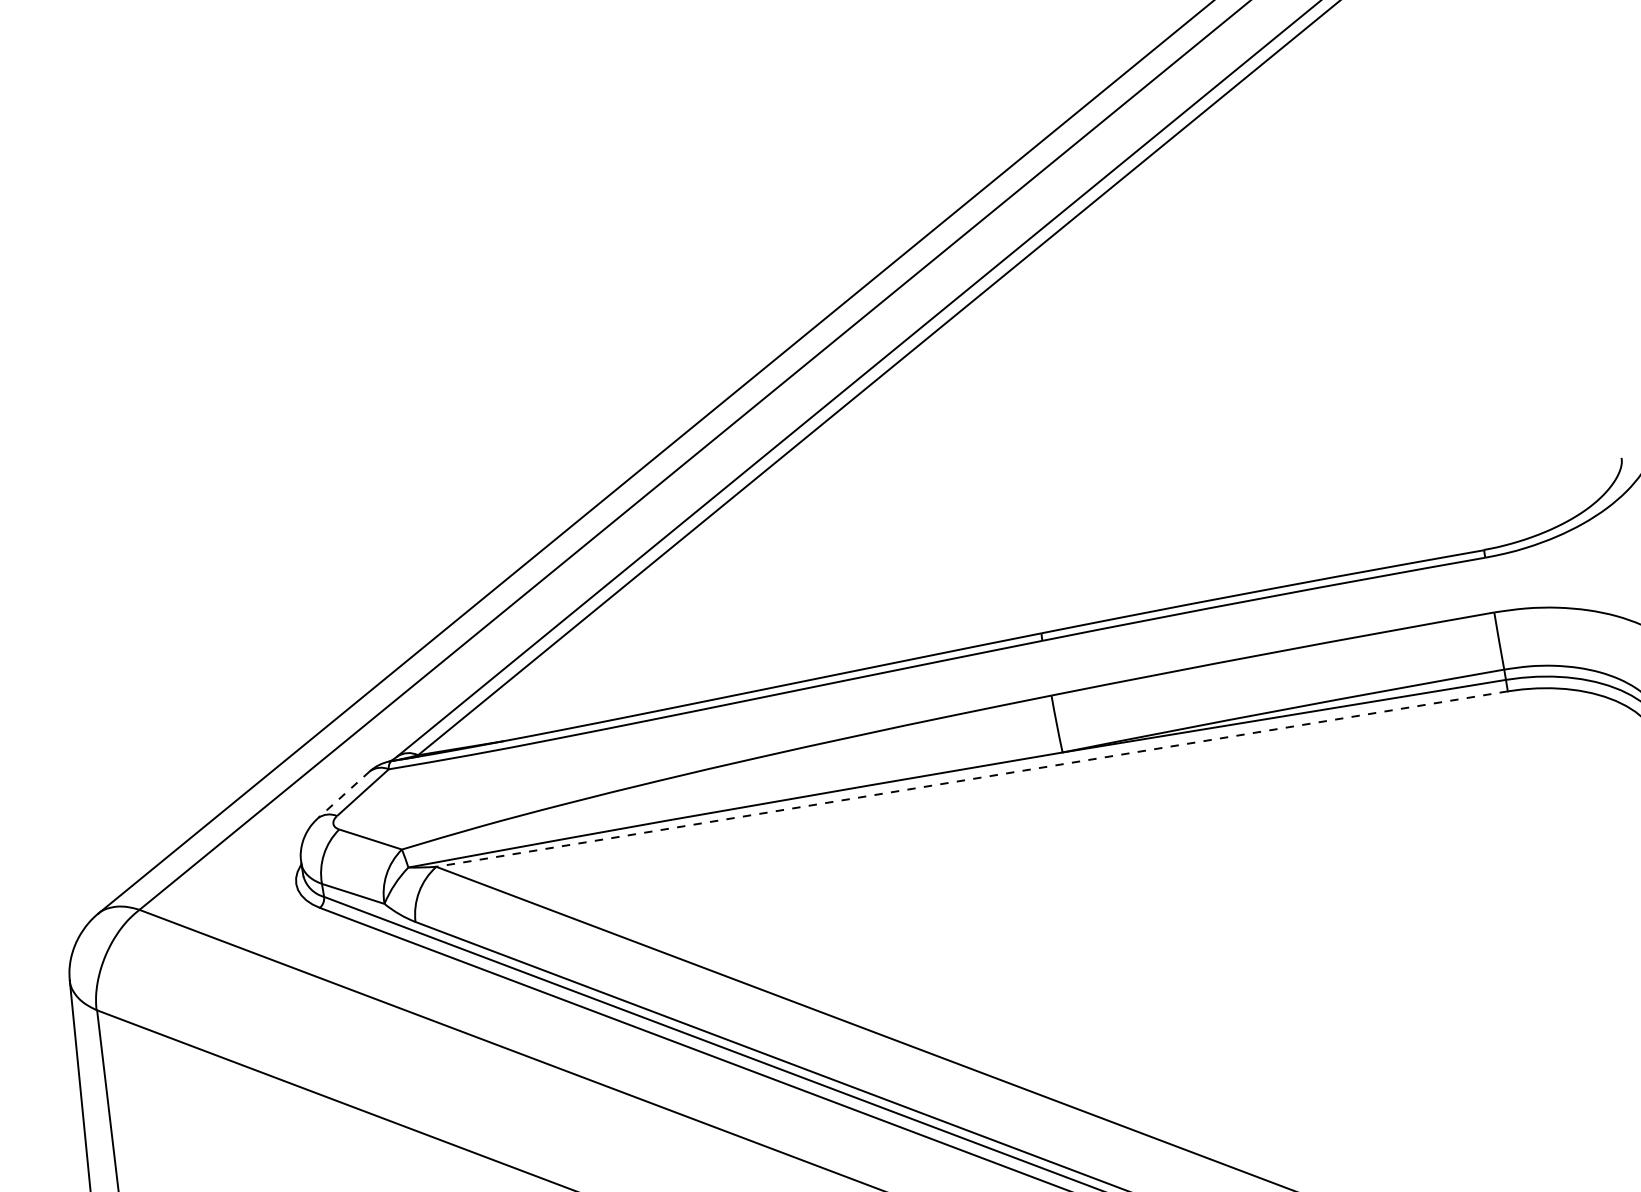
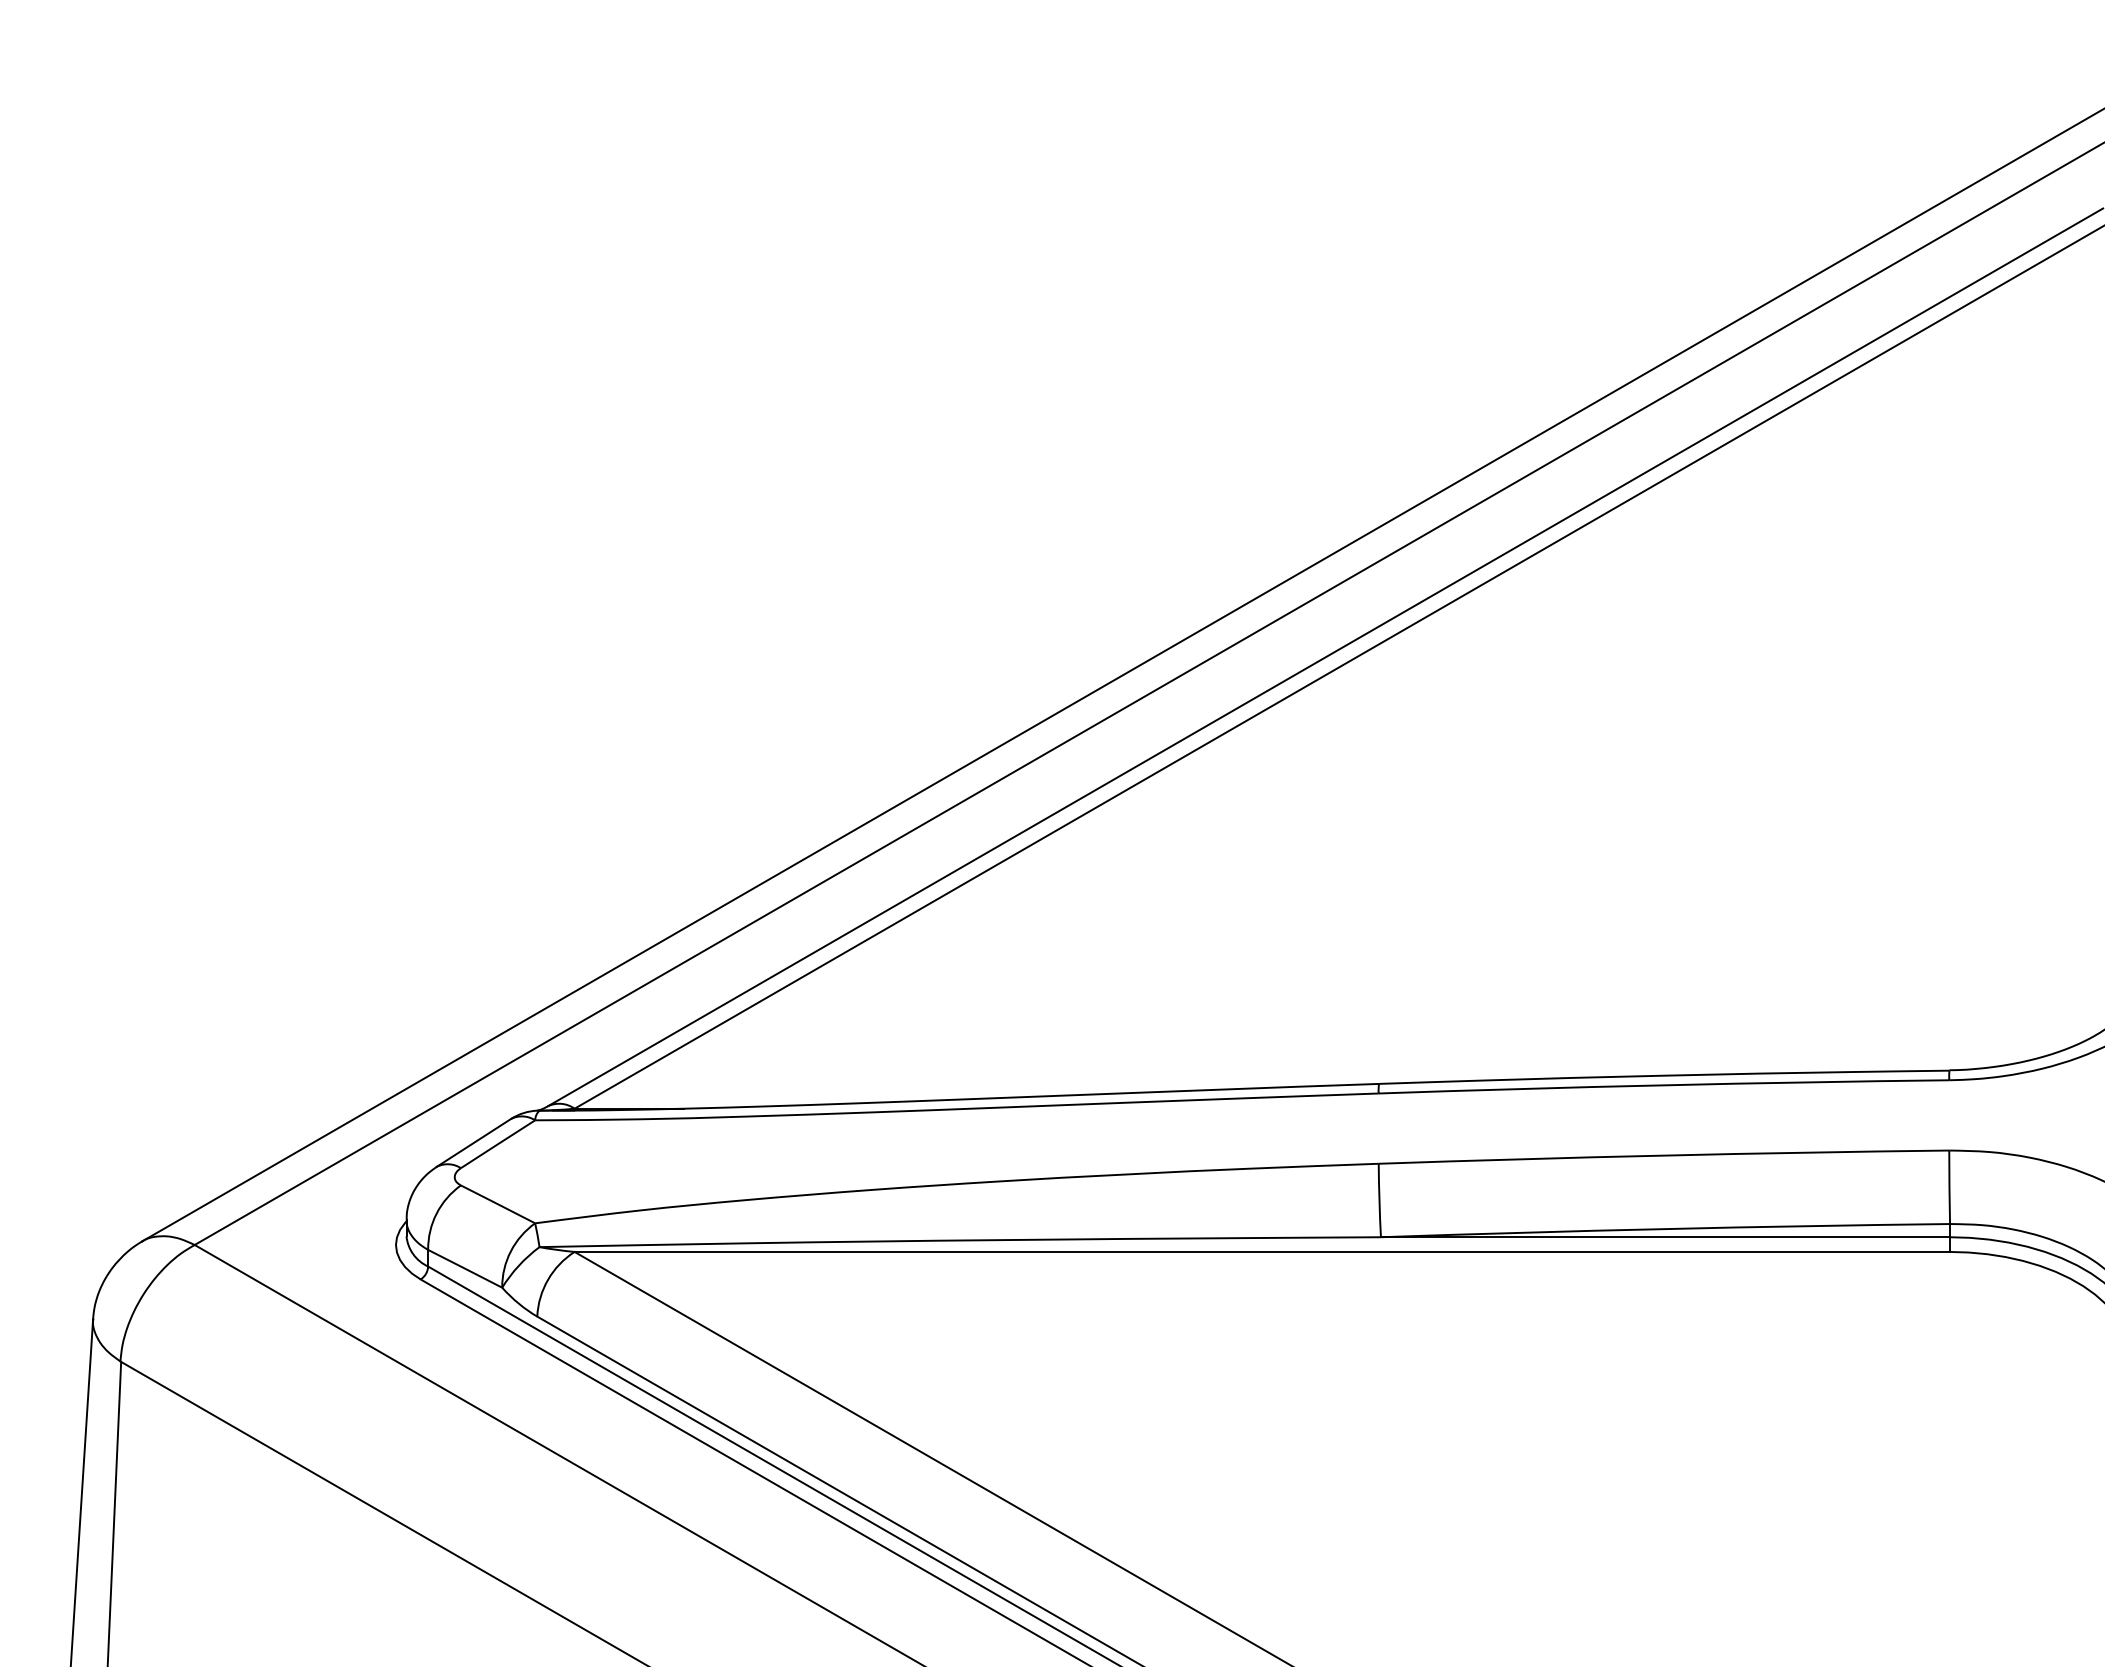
line: (972, 778) -> (1262, 1251), dashed -> solid
line: (343, 795) -> (473, 1143), dashed -> solid

